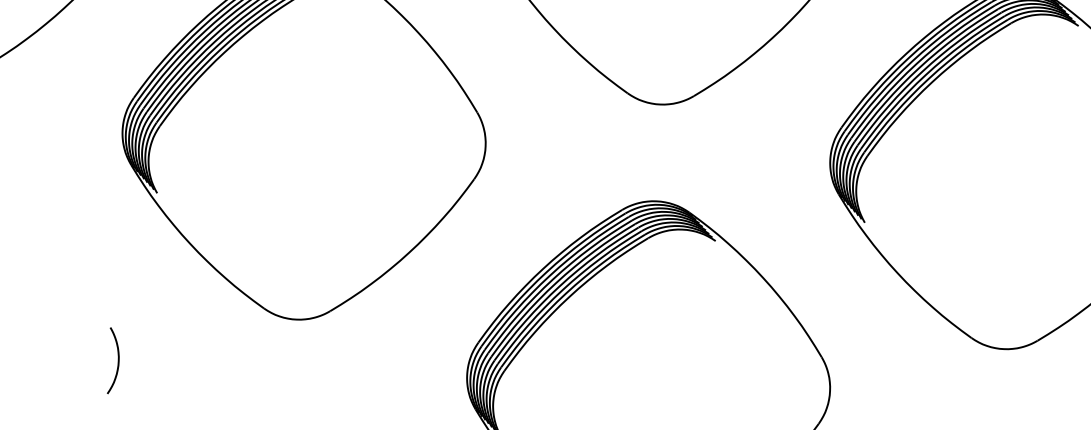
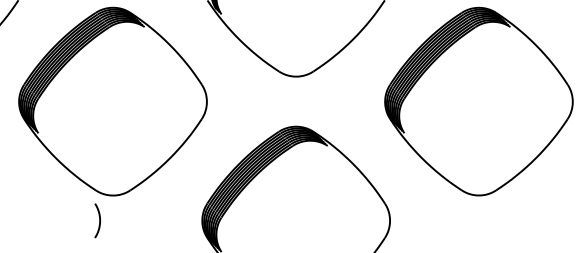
curve: (117, 360) -> (99, 220), moved

